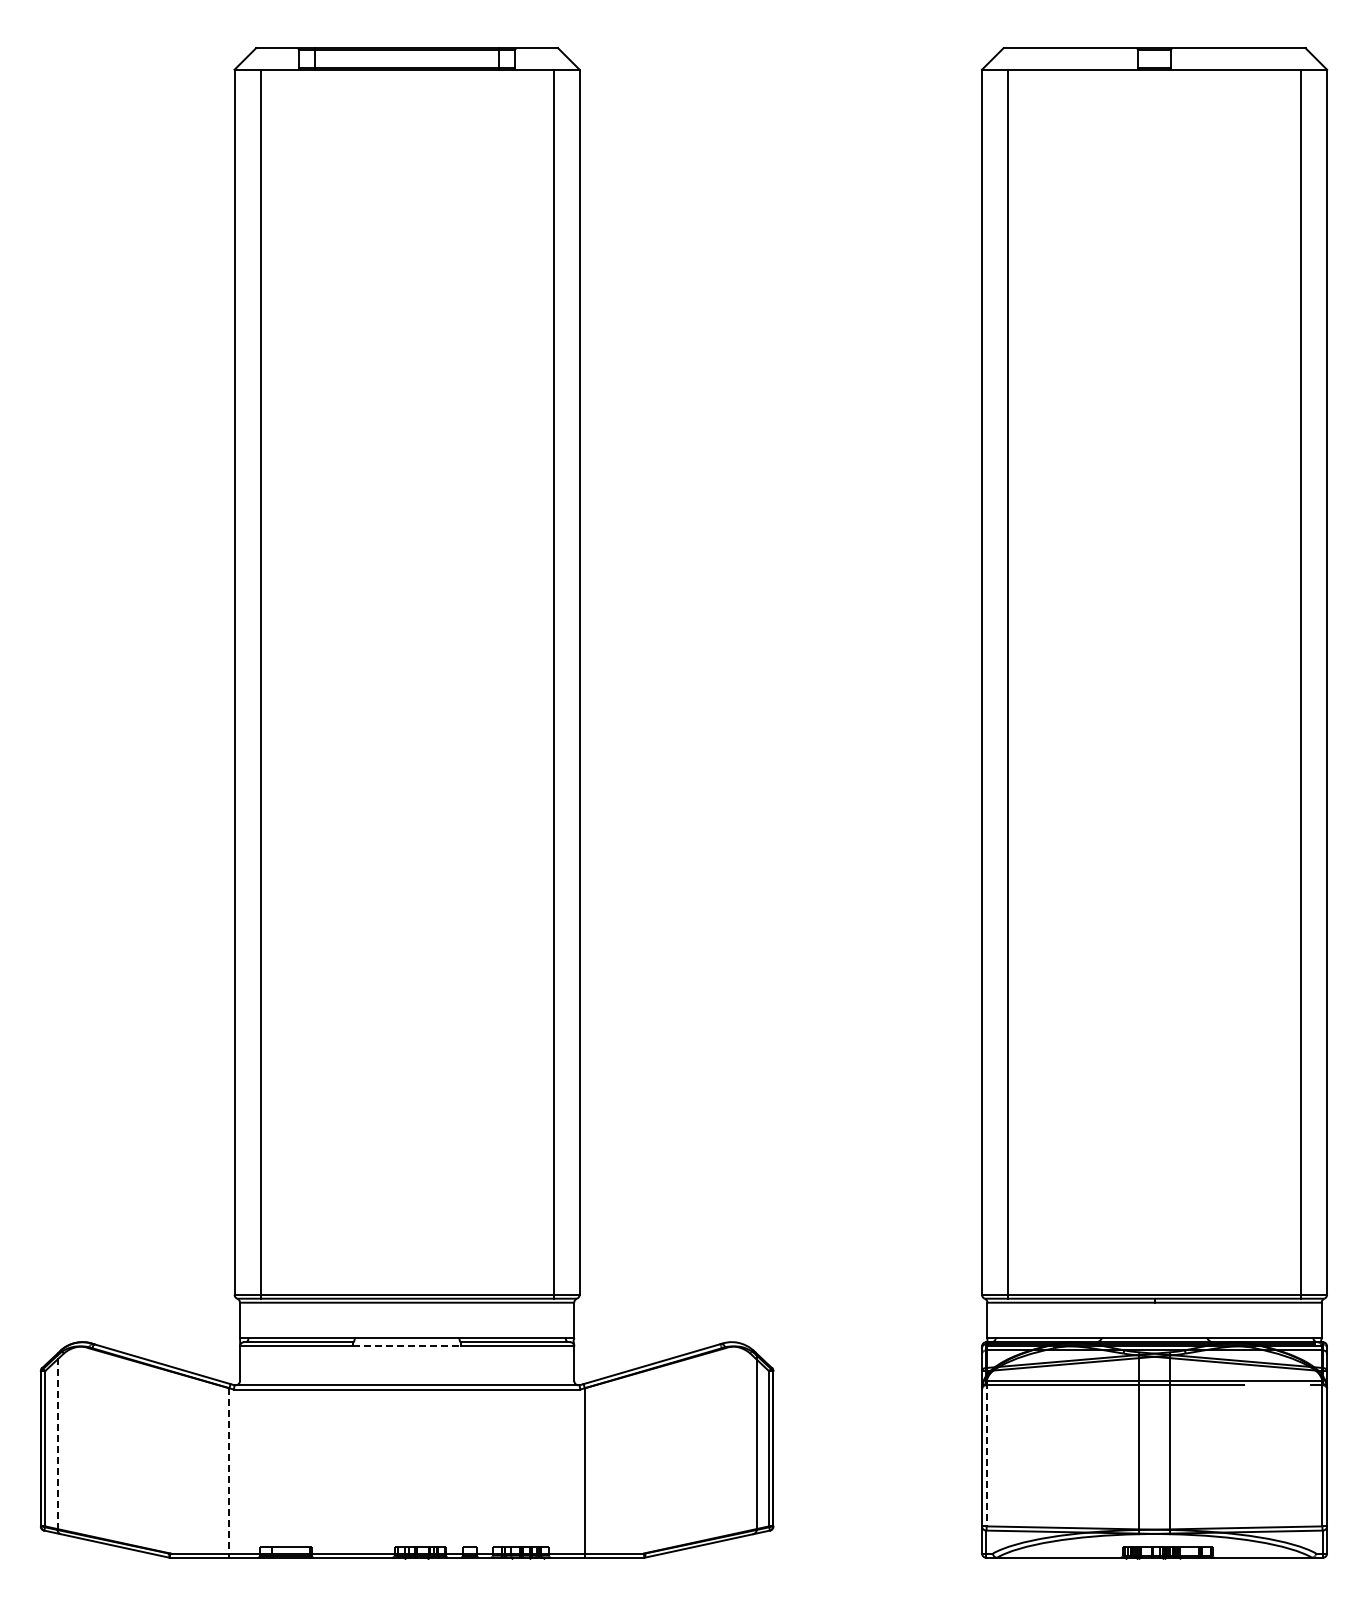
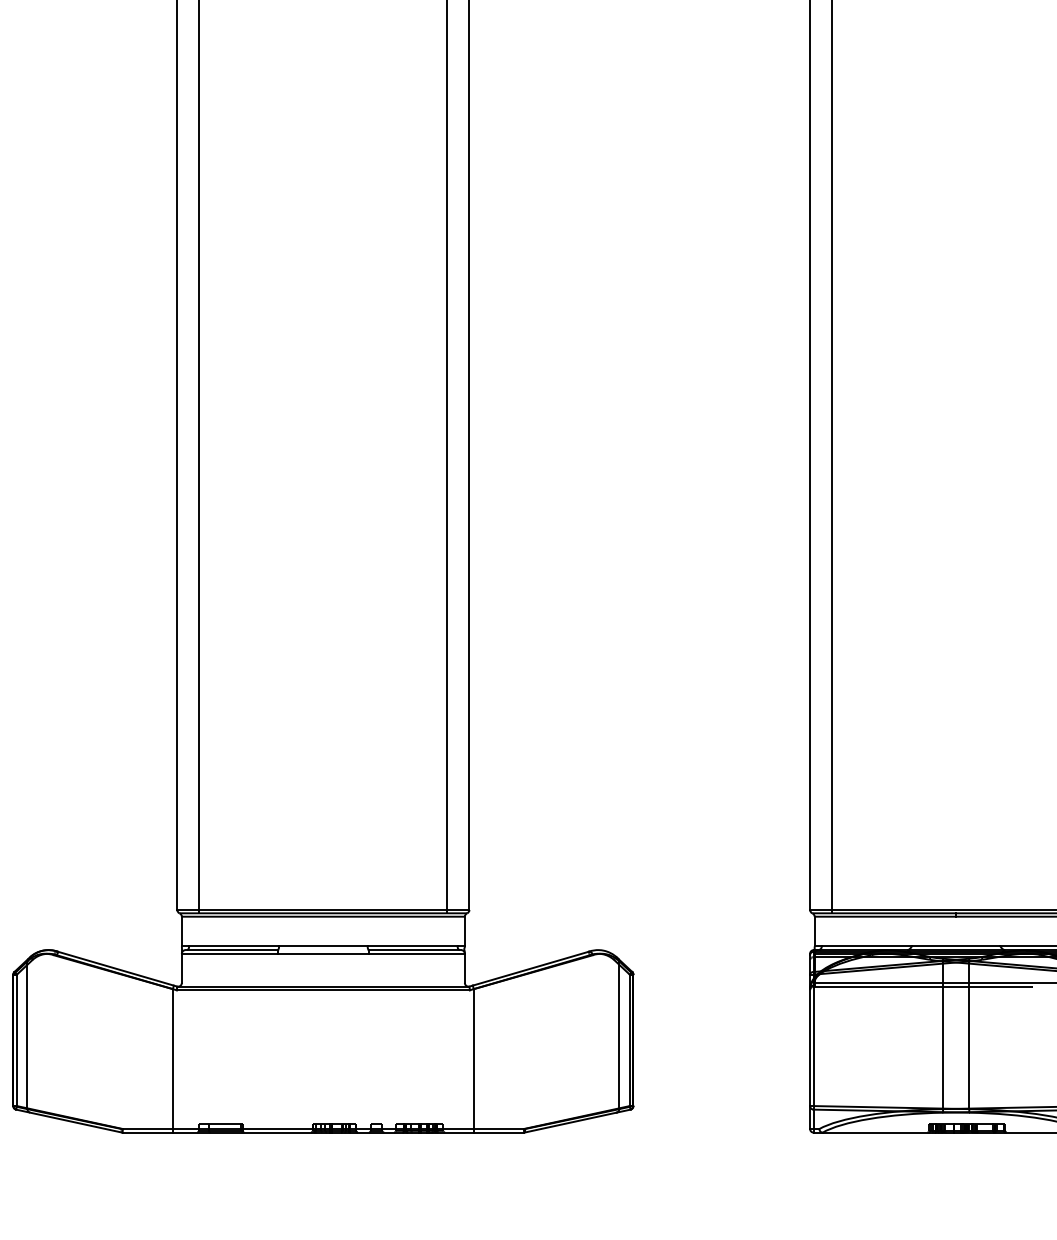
line: (407, 1346) -> (323, 953), dashed -> solid
line: (57, 1442) -> (27, 1035), dashed -> solid
line: (986, 1448) -> (813, 1040), dashed -> solid
line: (229, 1470) -> (173, 1058), dashed -> solid

